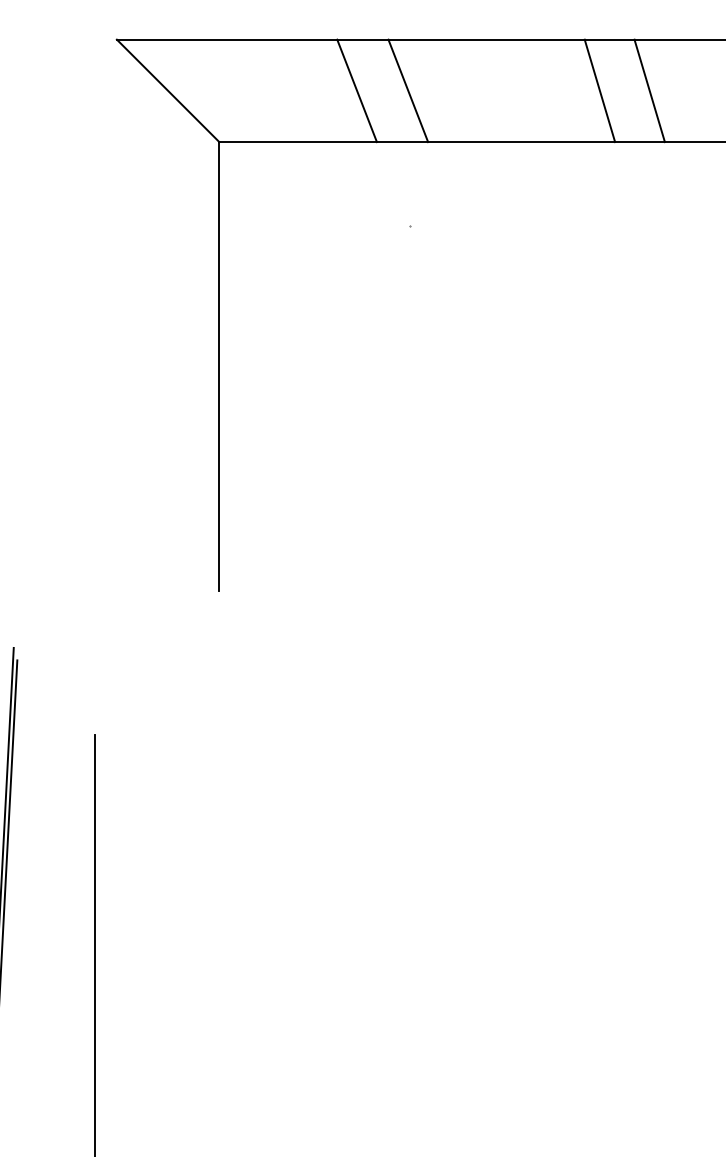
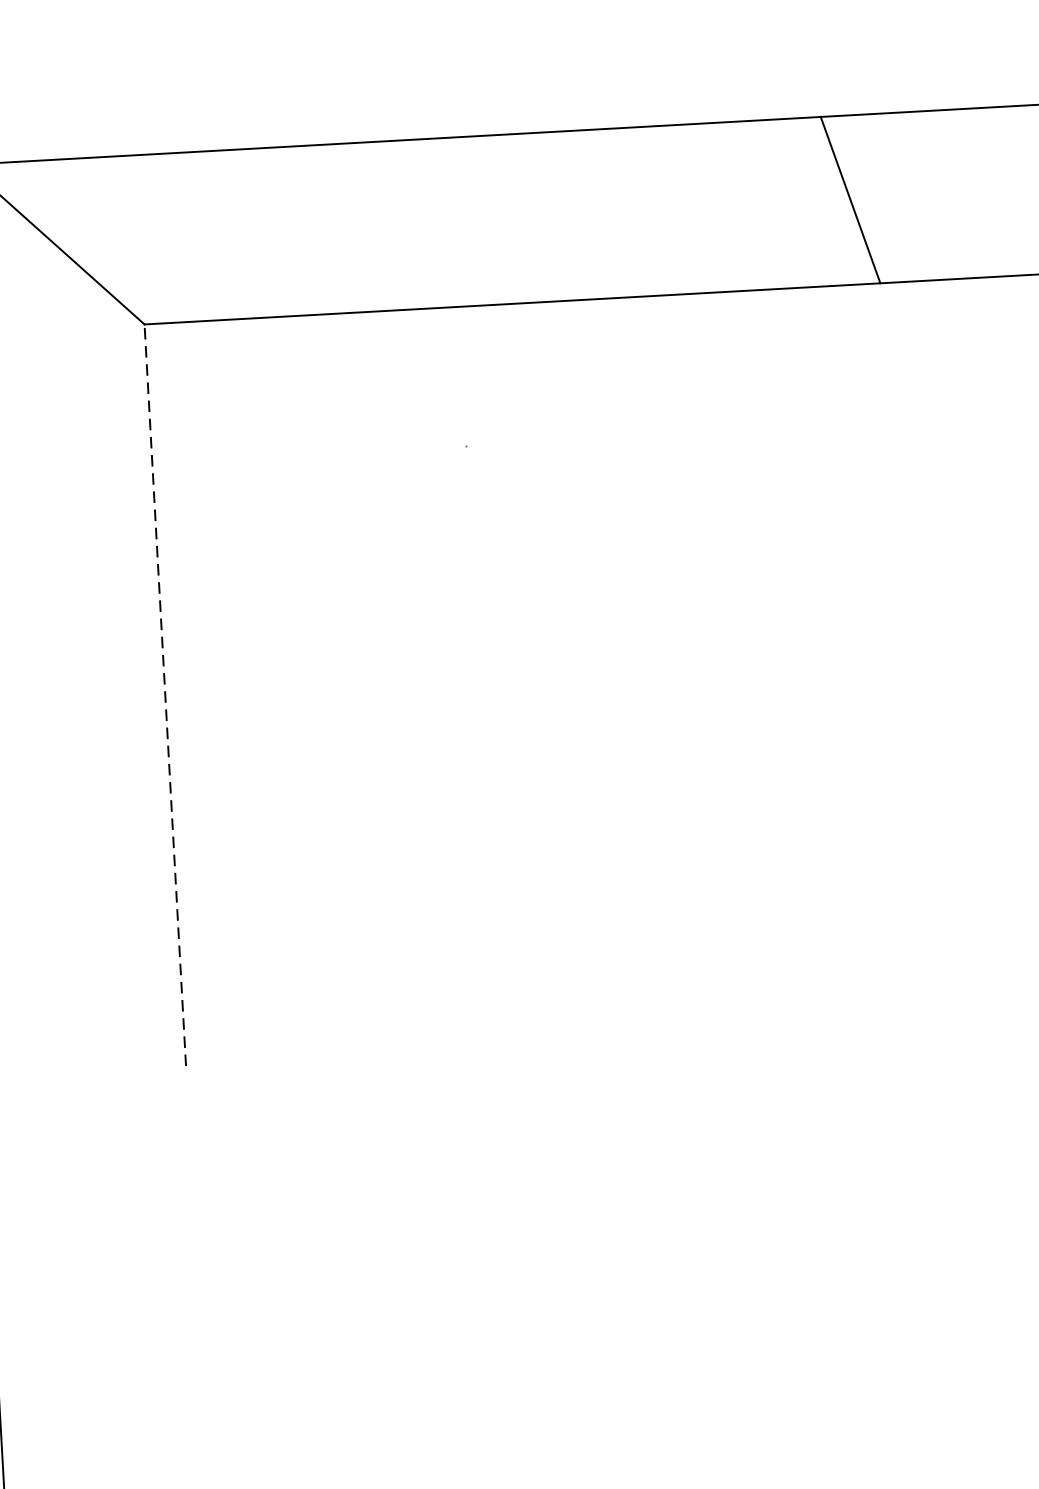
line: (356, 90) -> (366, 226), removed
line: (408, 90) -> (452, 221), removed
line: (599, 90) -> (767, 204), removed
line: (219, 366) -> (165, 695), solid -> dashed

